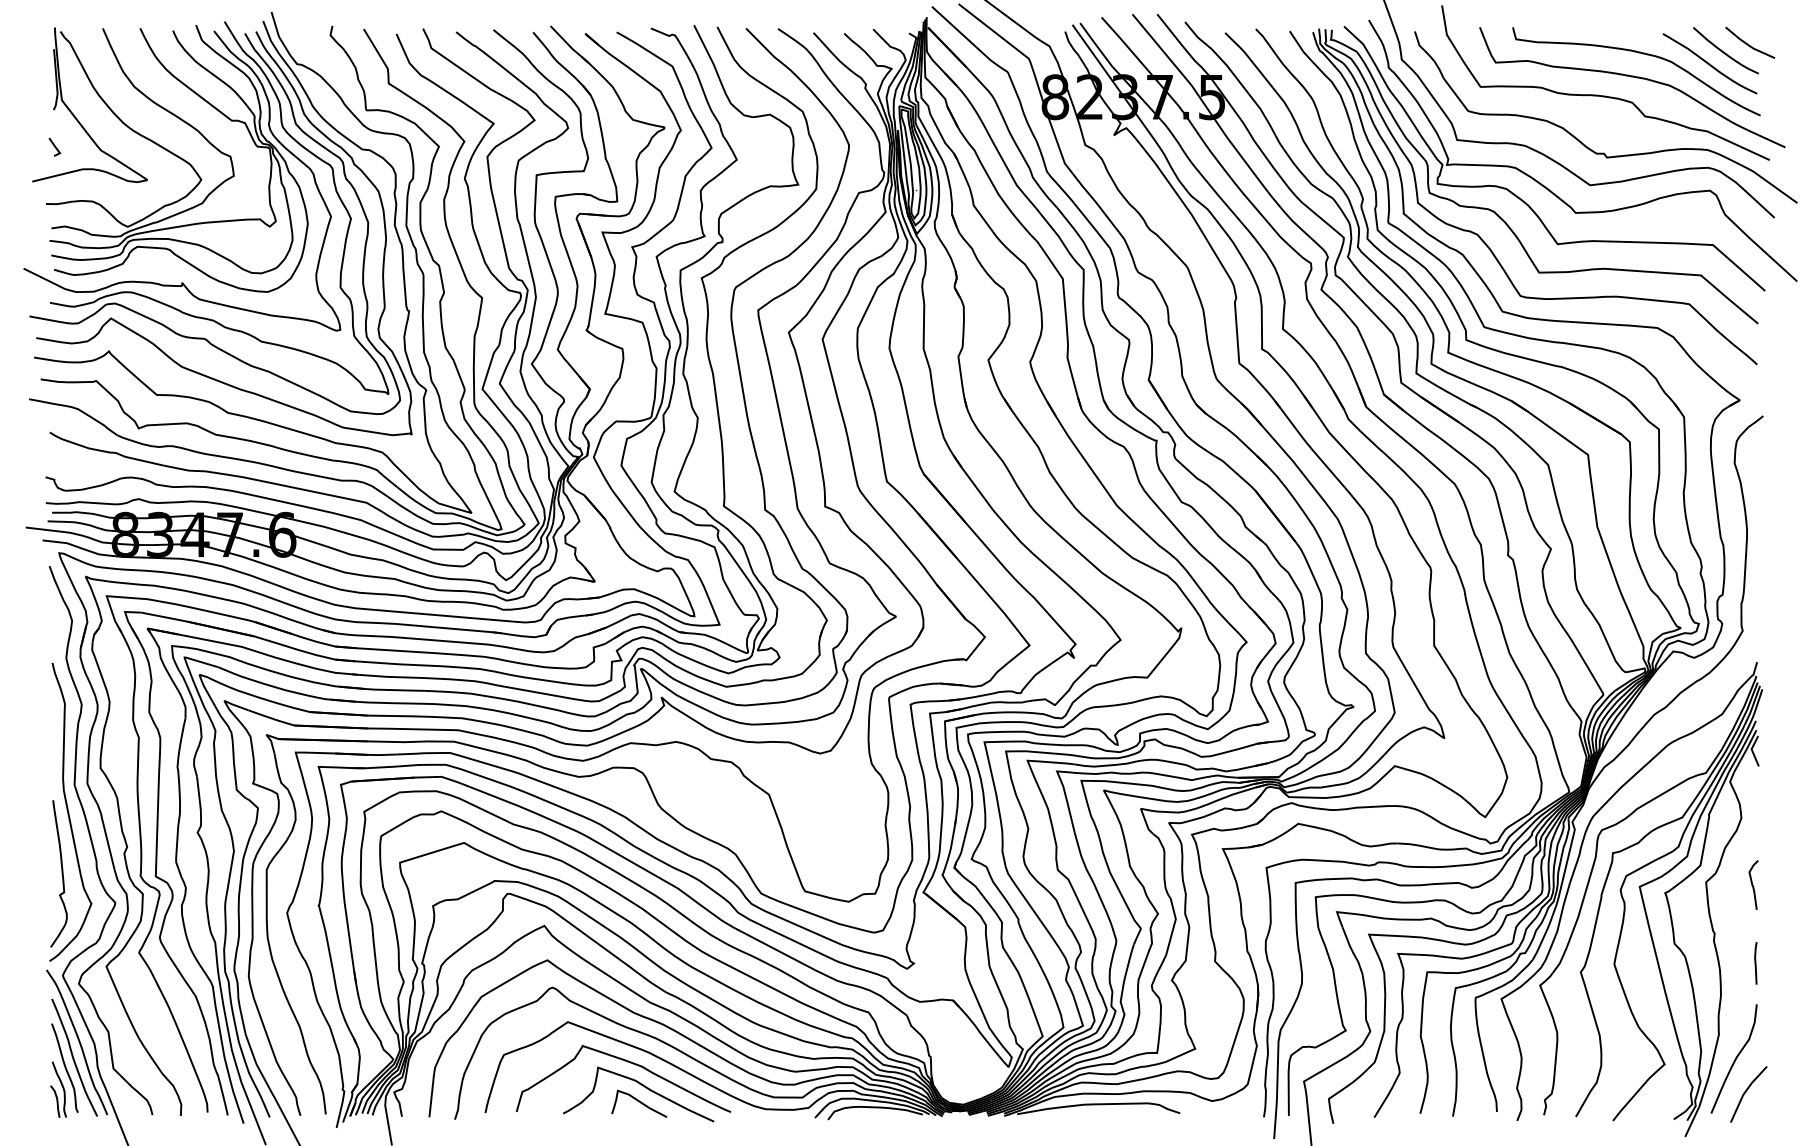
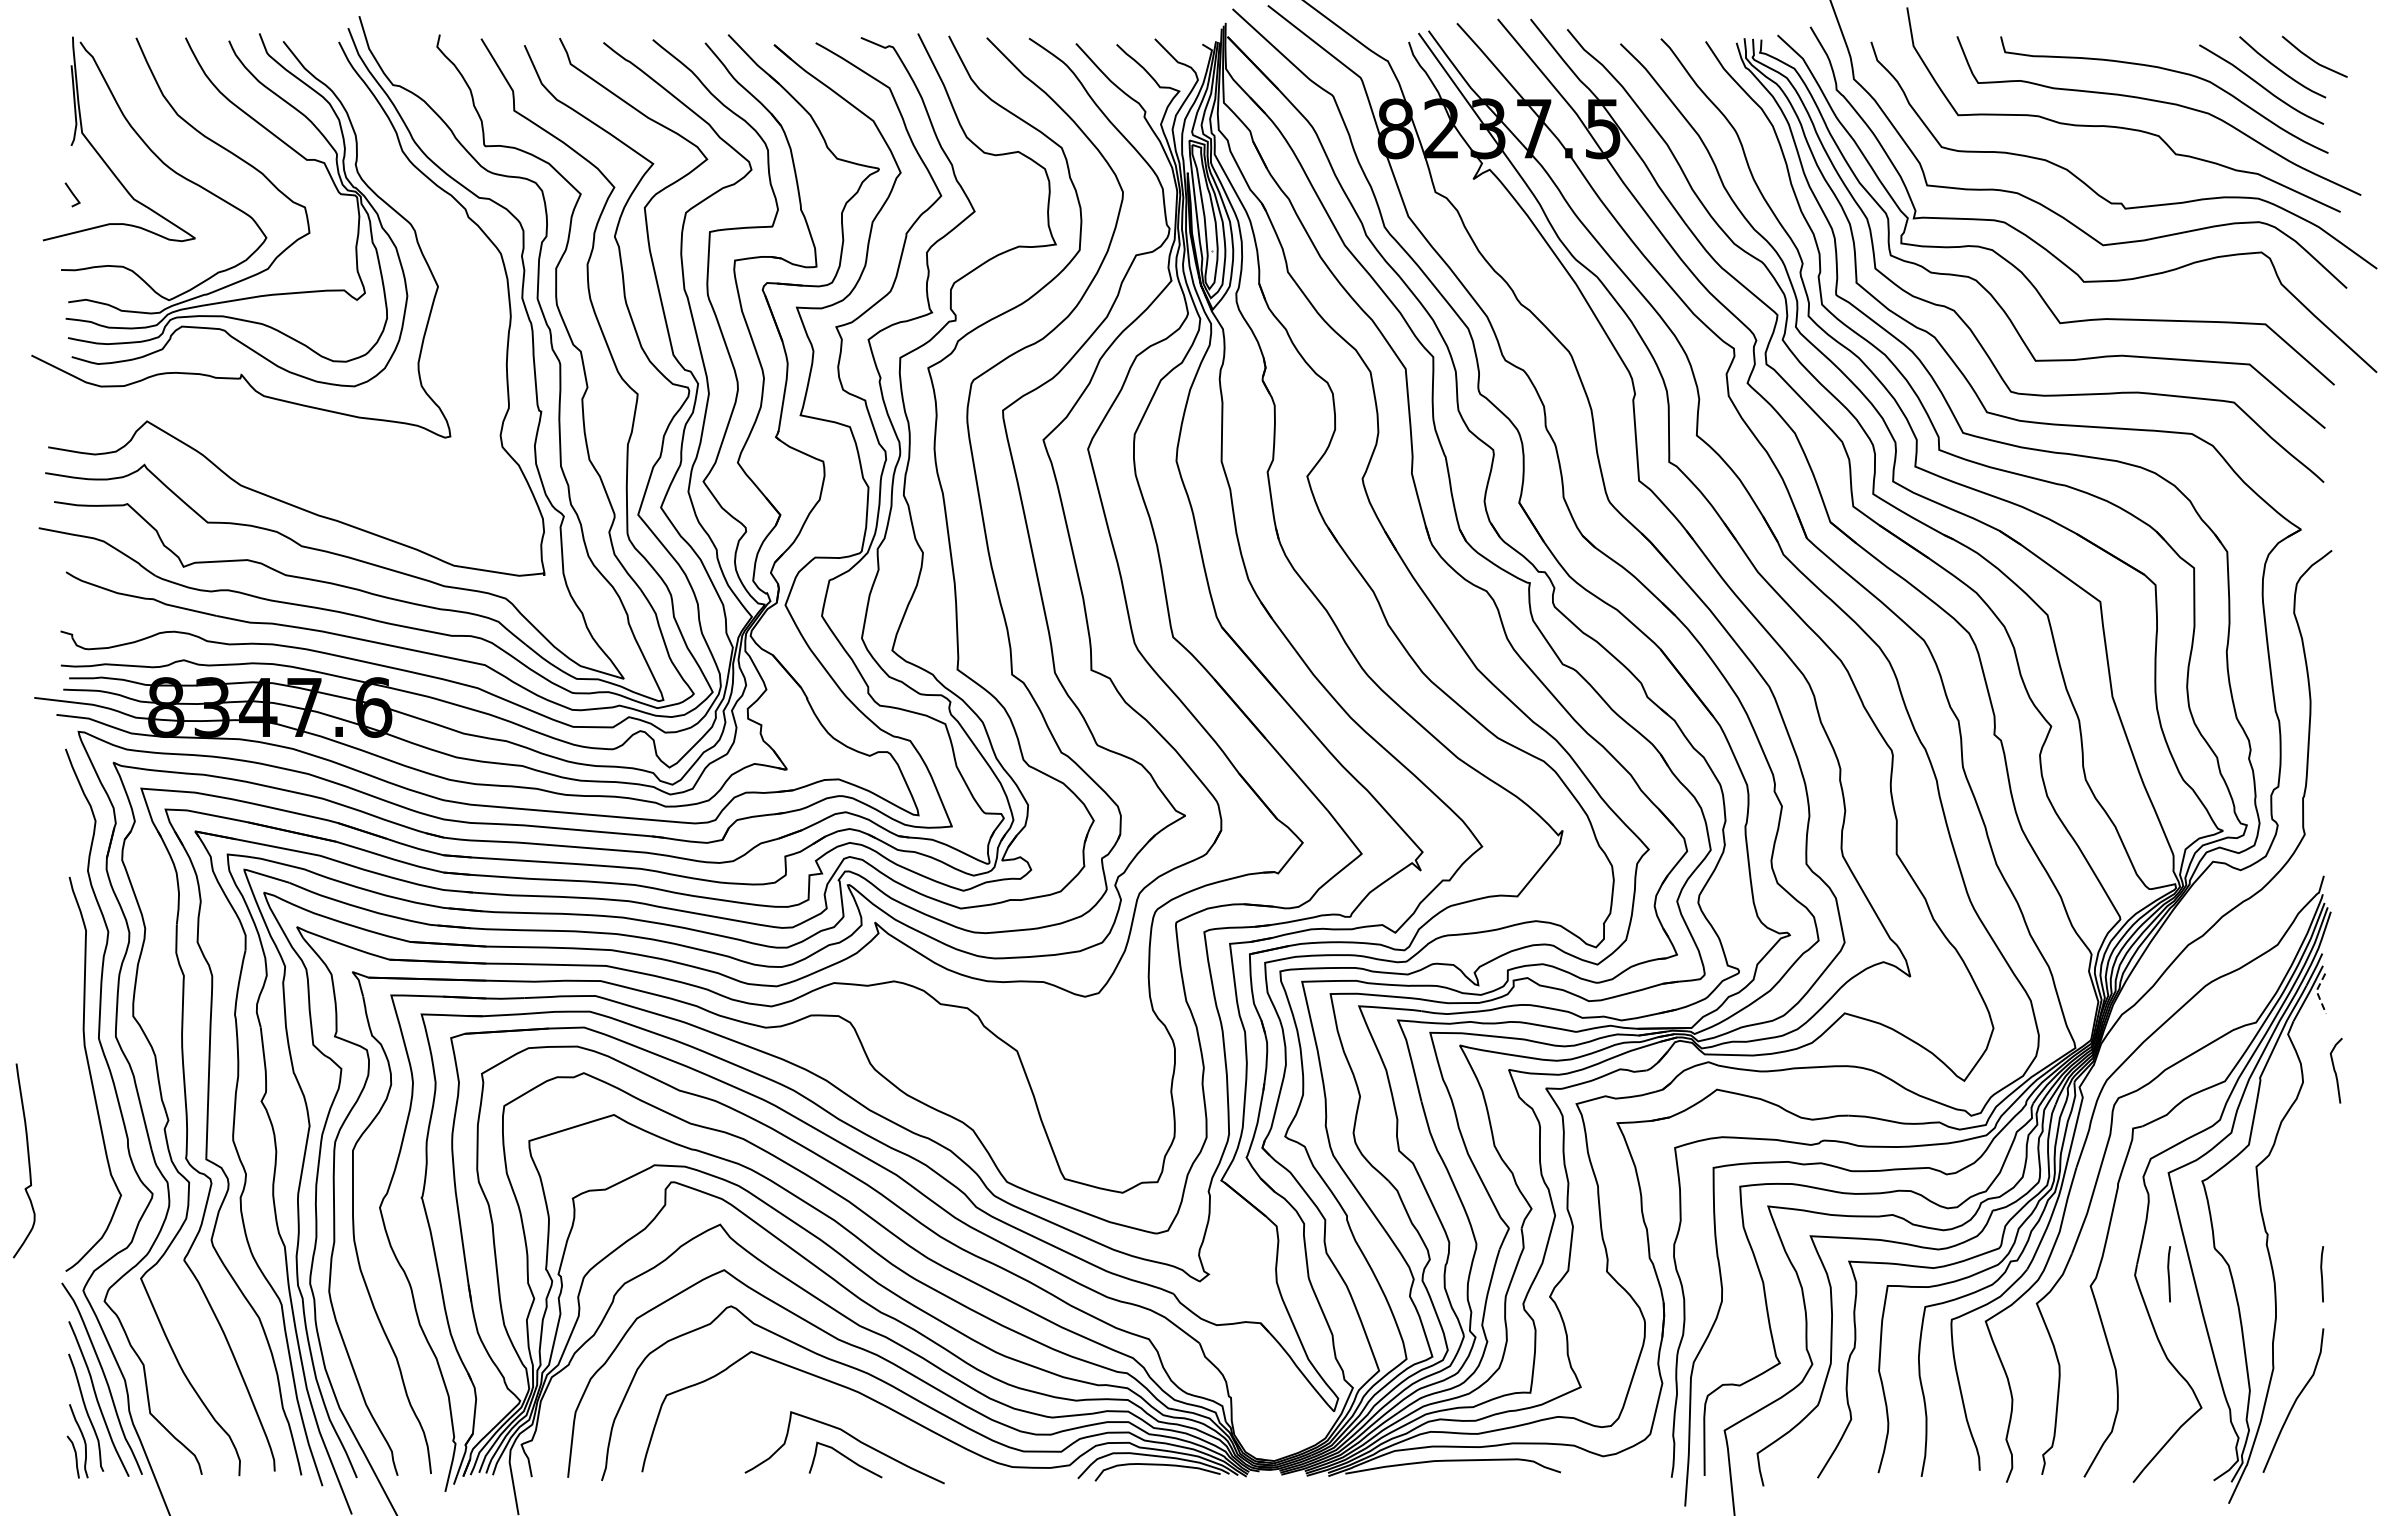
part: (174, 307) -> (230, 406), removed
line: (1752, 751) -> (2317, 993), solid -> dashed
curve: (62, 873) -> (28, 1160), moved
curve: (1753, 884) -> (2335, 1070), moved
line: (1640, 963) -> (2169, 1274), added
curve: (628, 1062) -> (831, 1405), removed
line: (1746, 1092) -> (2309, 1444), removed

